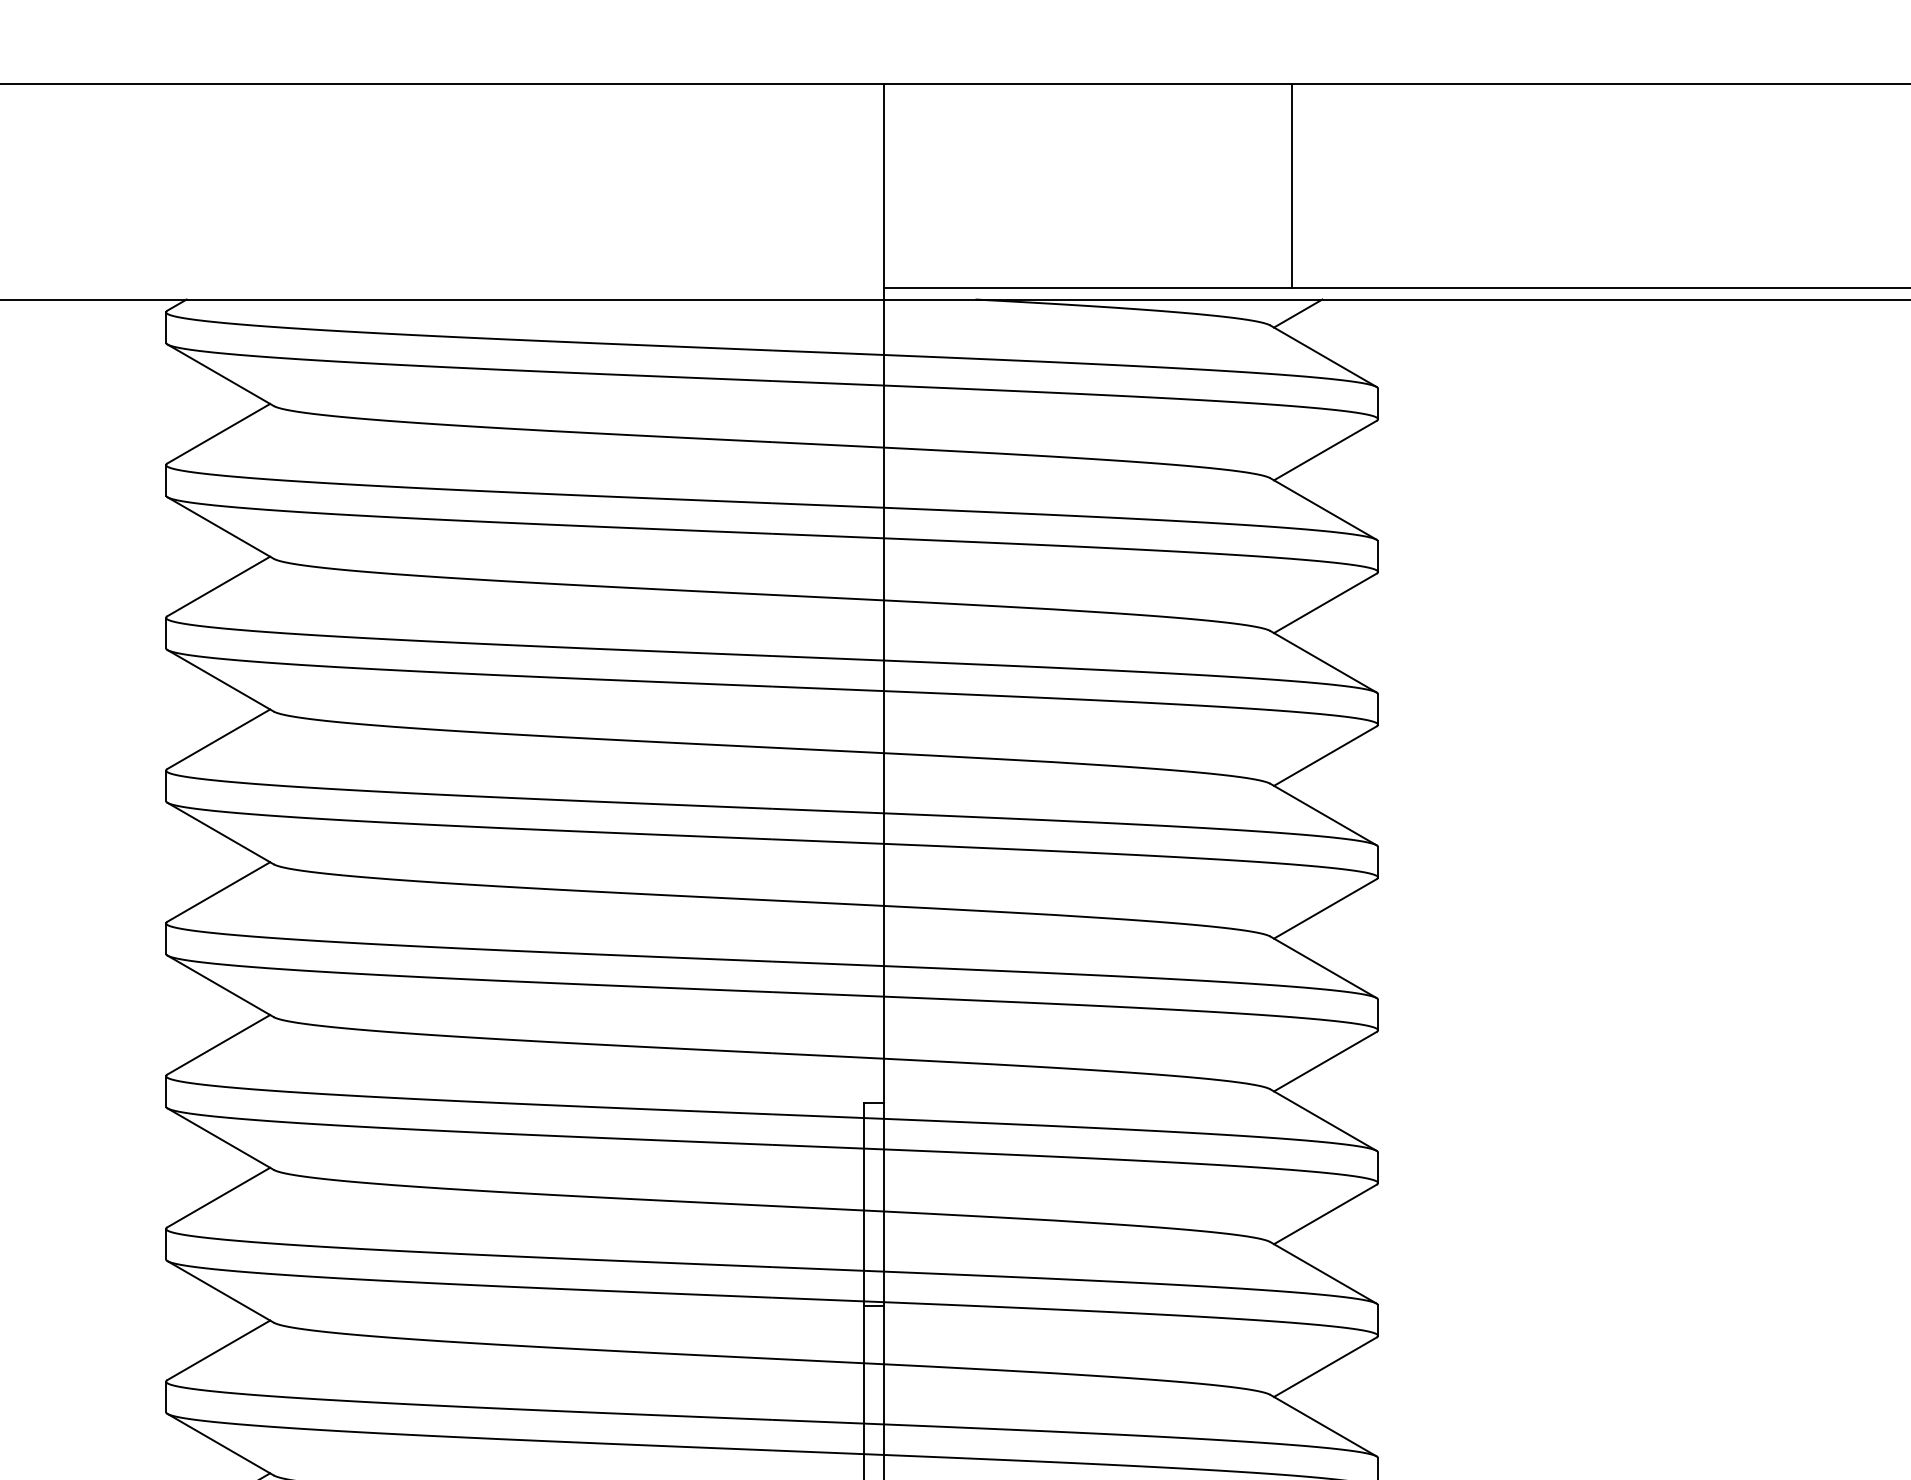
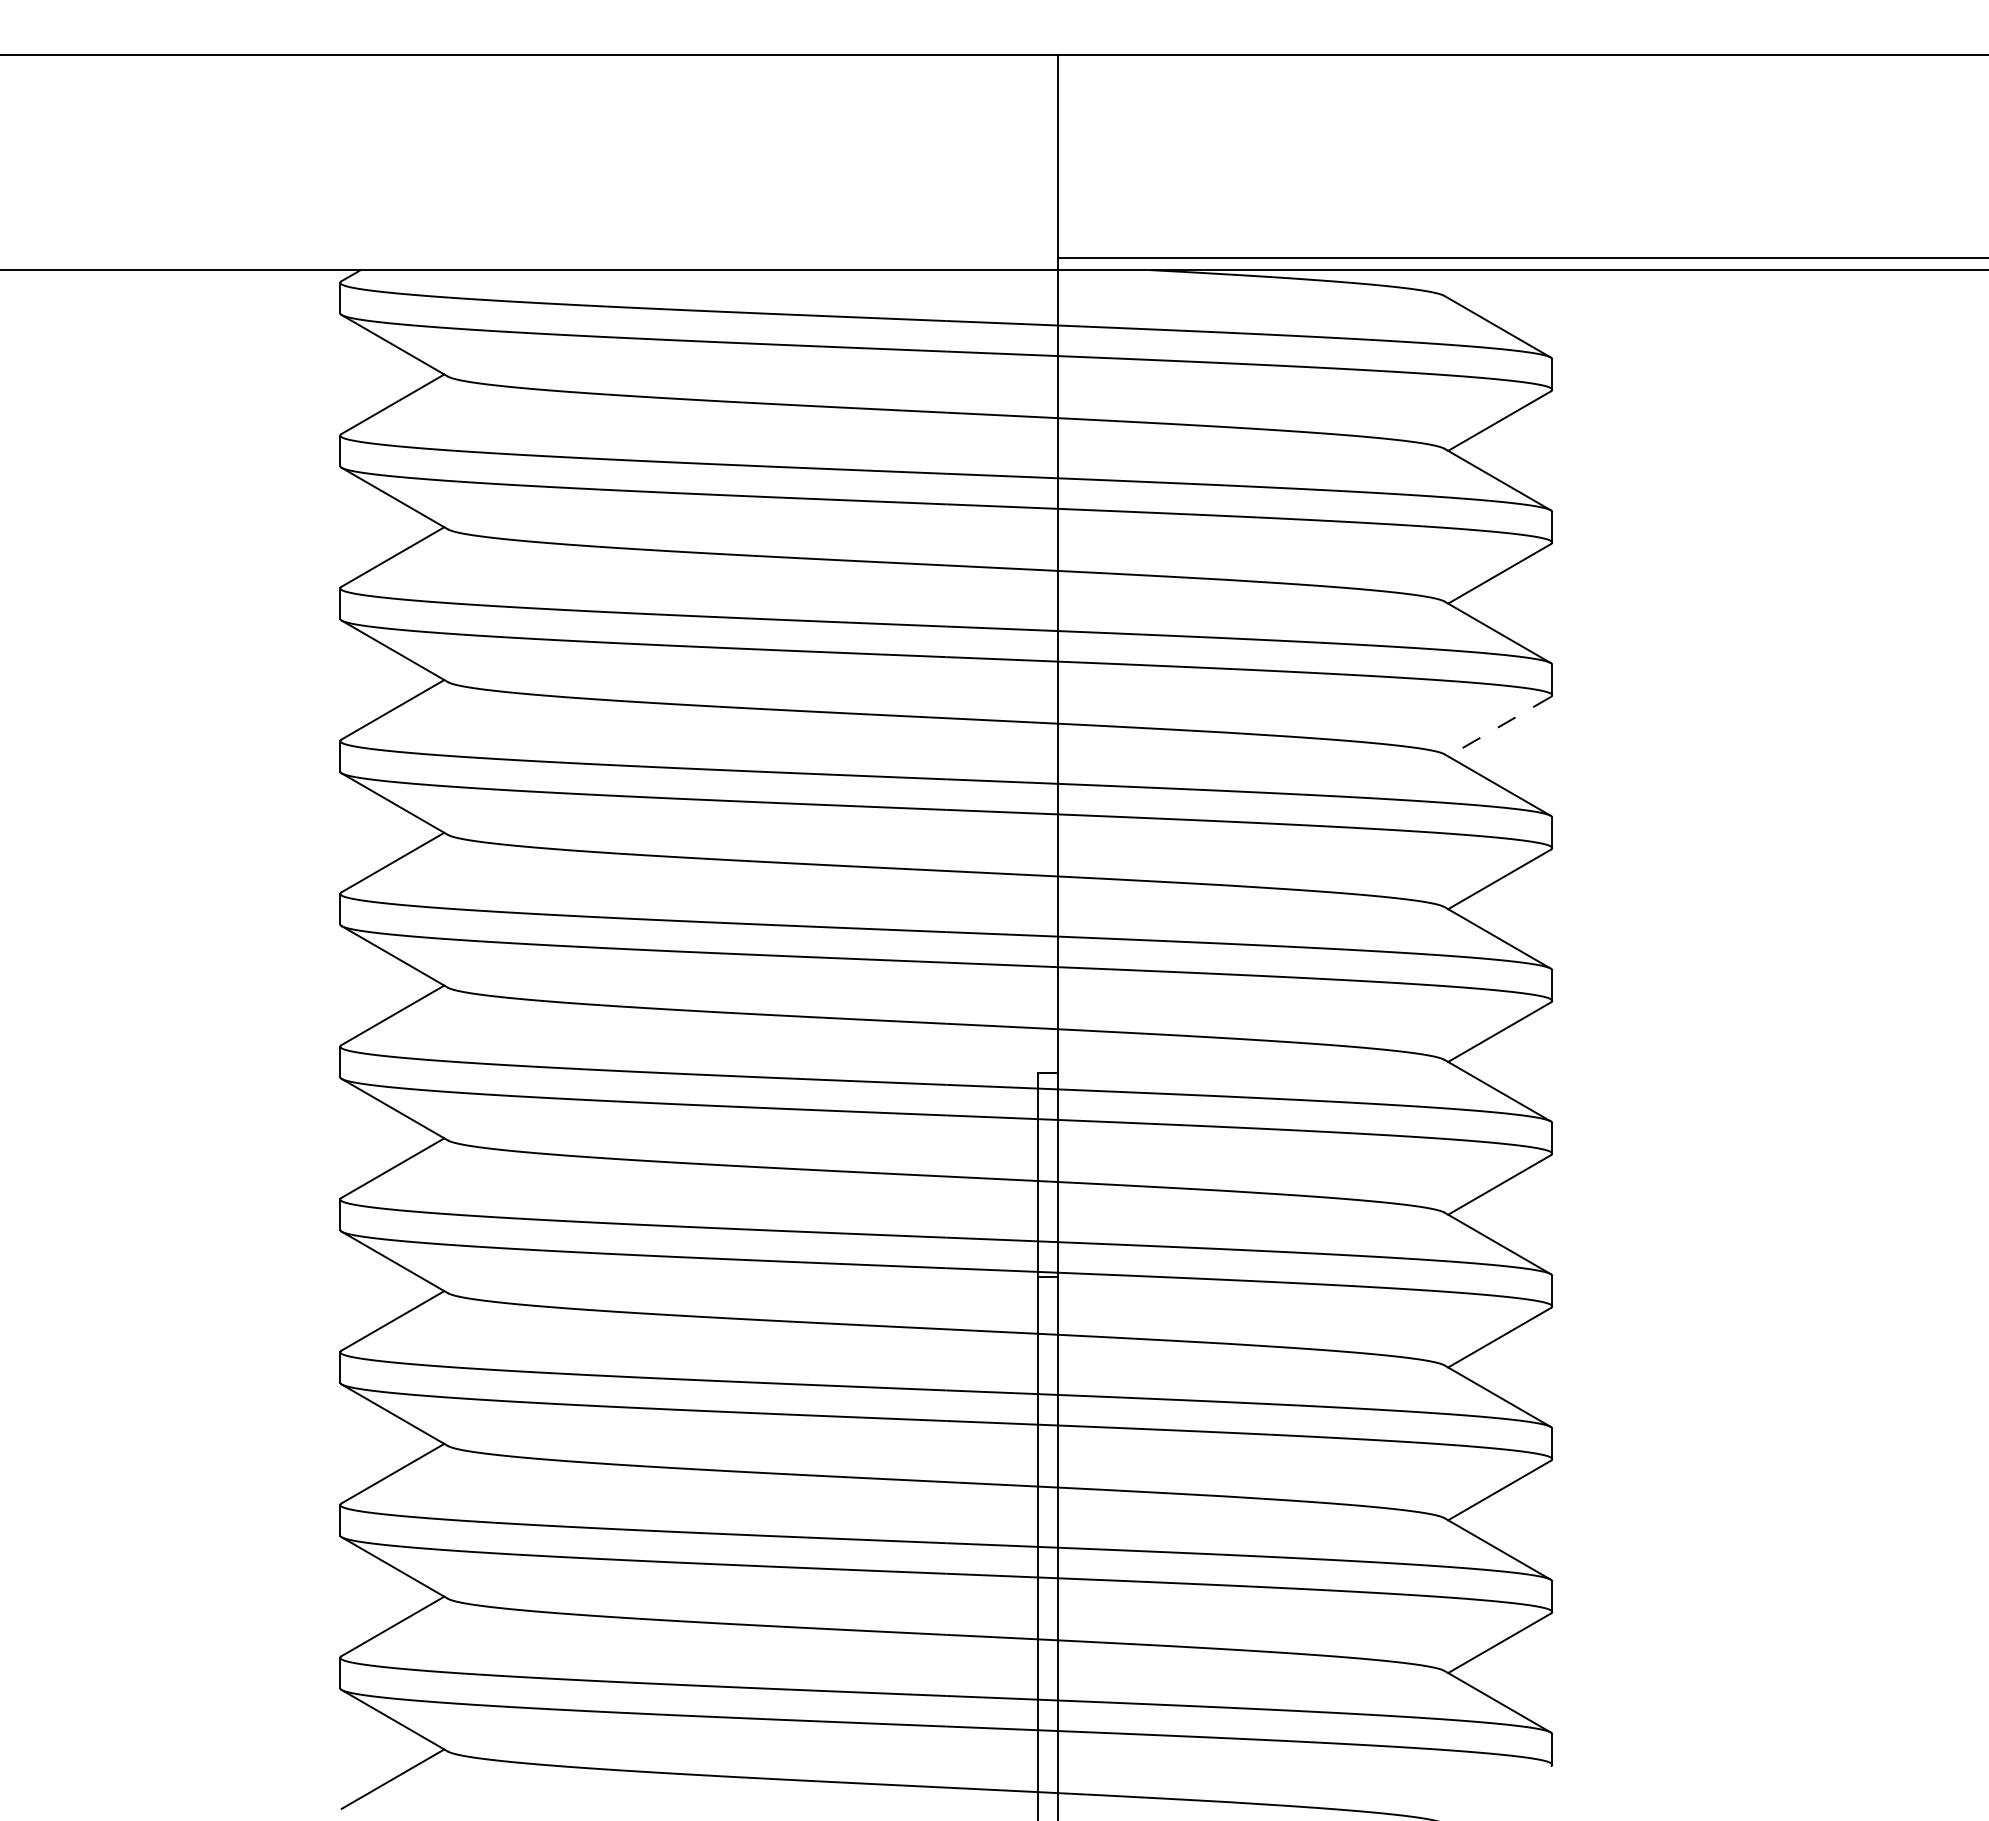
line: (1291, 185) -> (1465, 156), removed
line: (1298, 313) -> (1472, 284), removed
line: (1325, 755) -> (1499, 726), solid -> dashed

